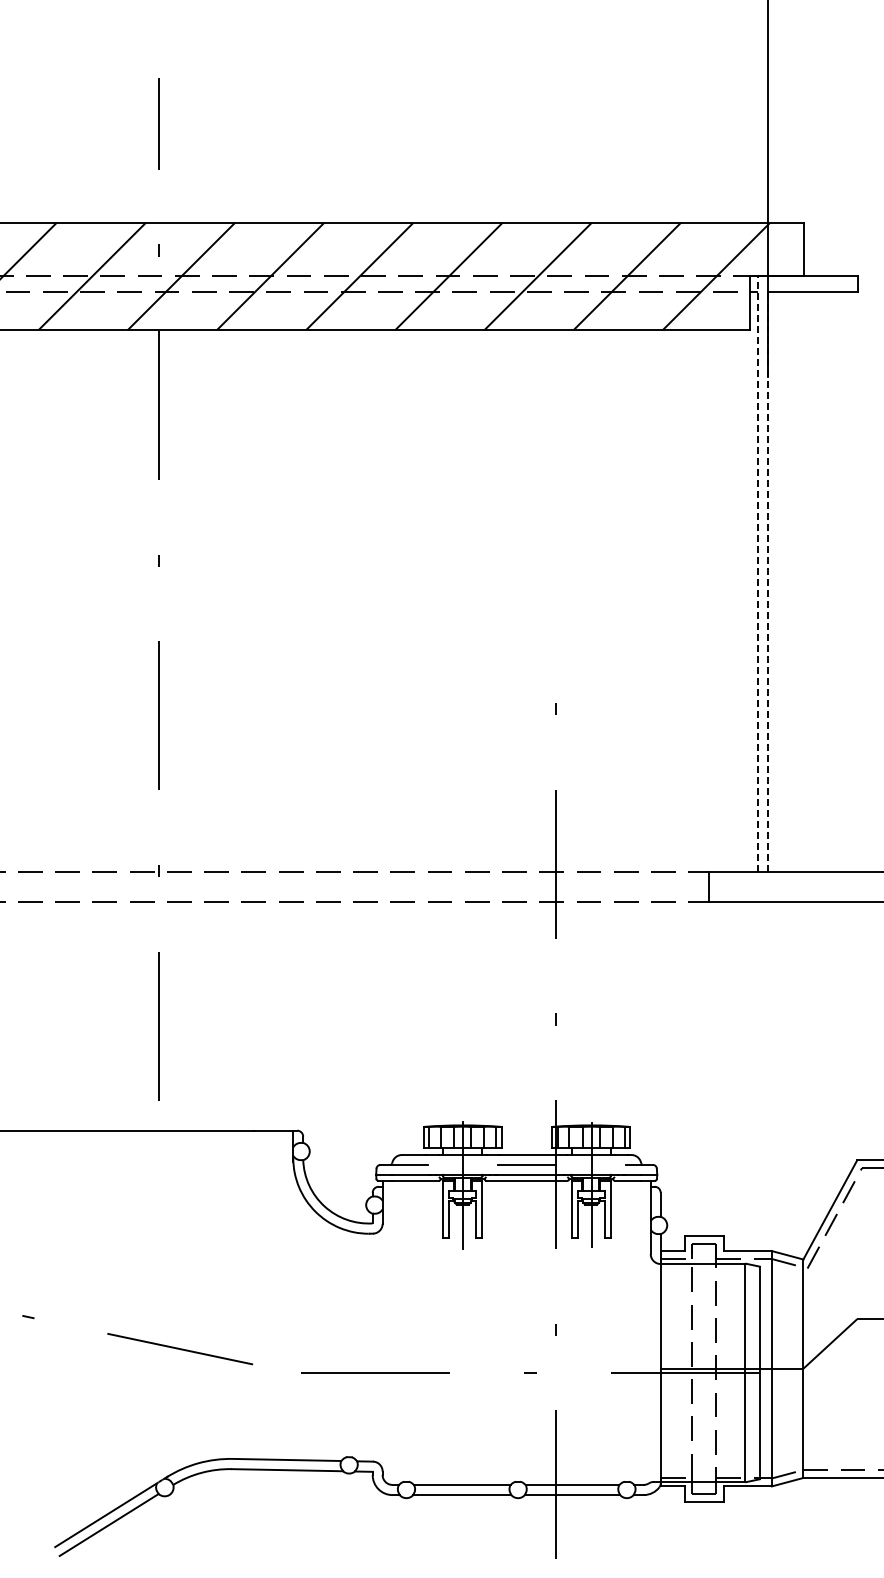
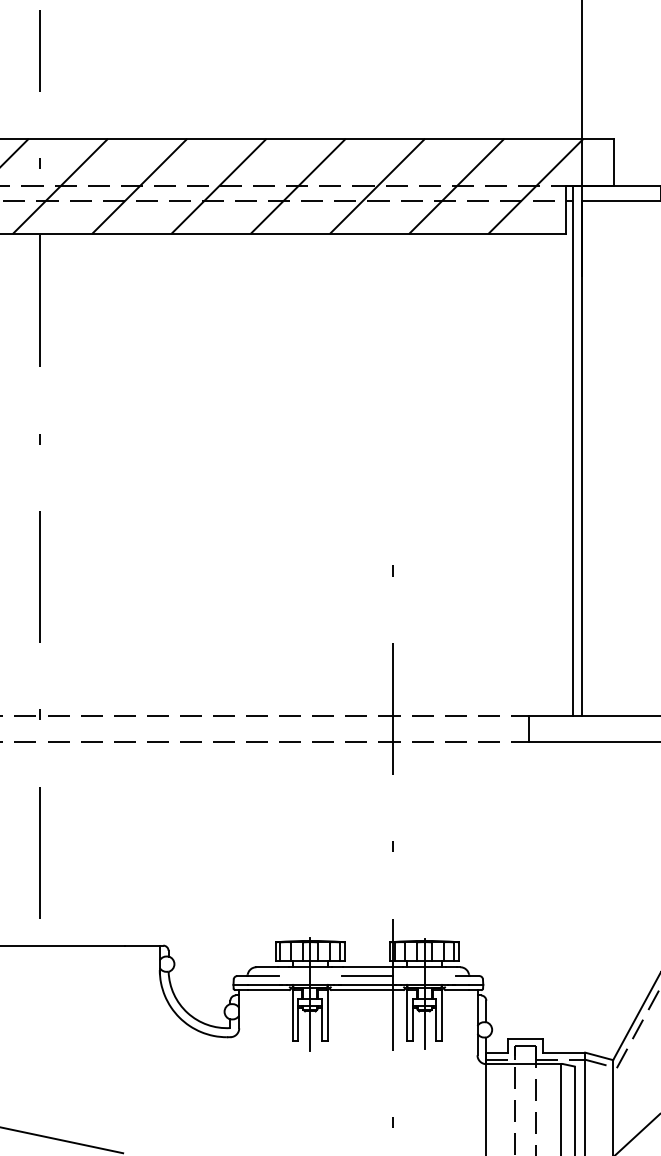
line: (758, 574) -> (573, 451), dashed -> solid
line: (768, 582) -> (582, 458), dashed -> solid

